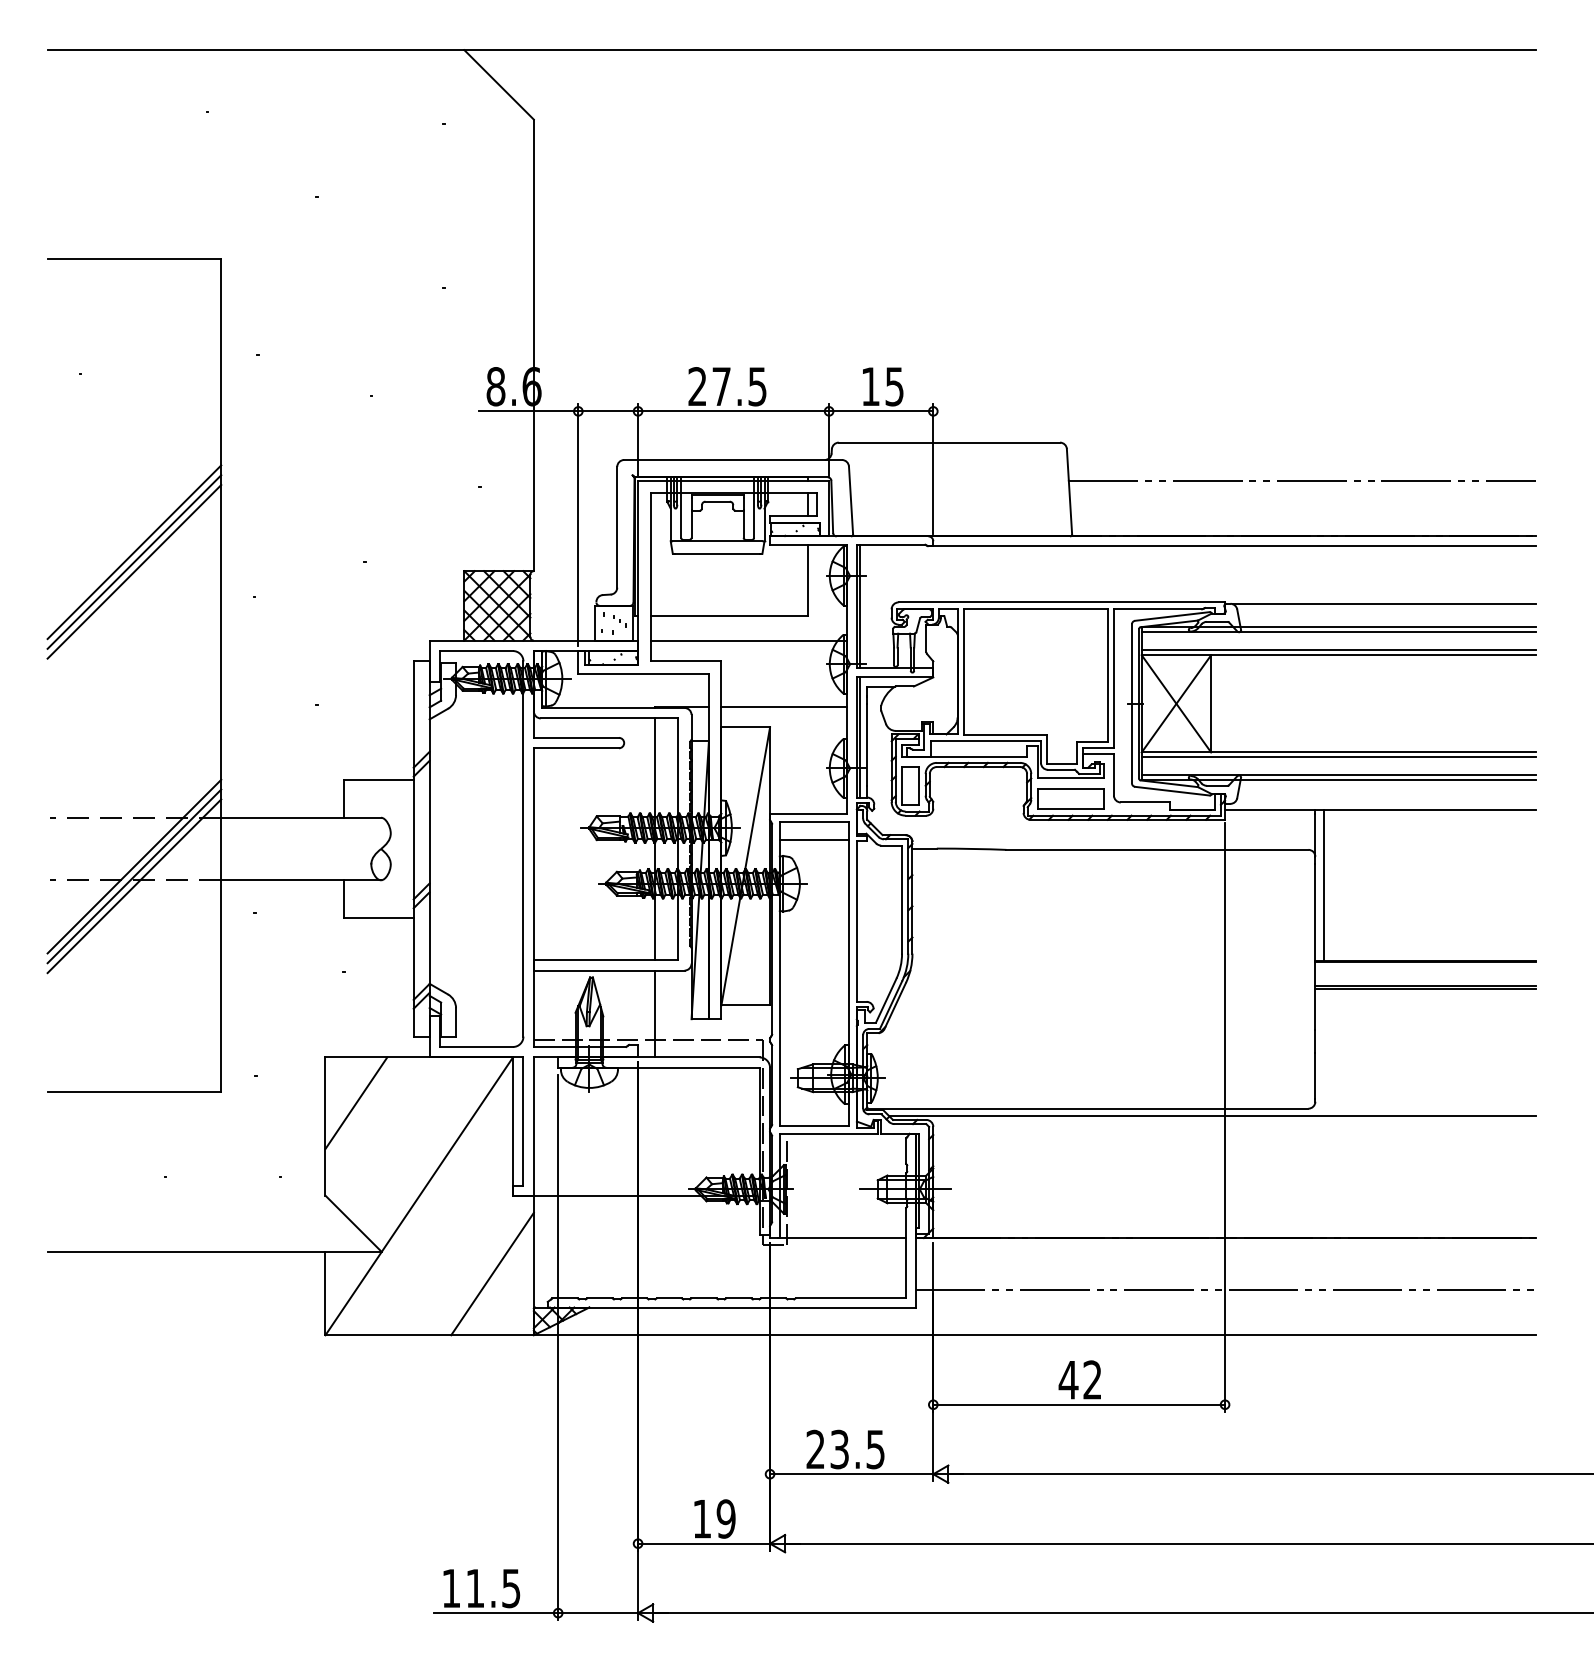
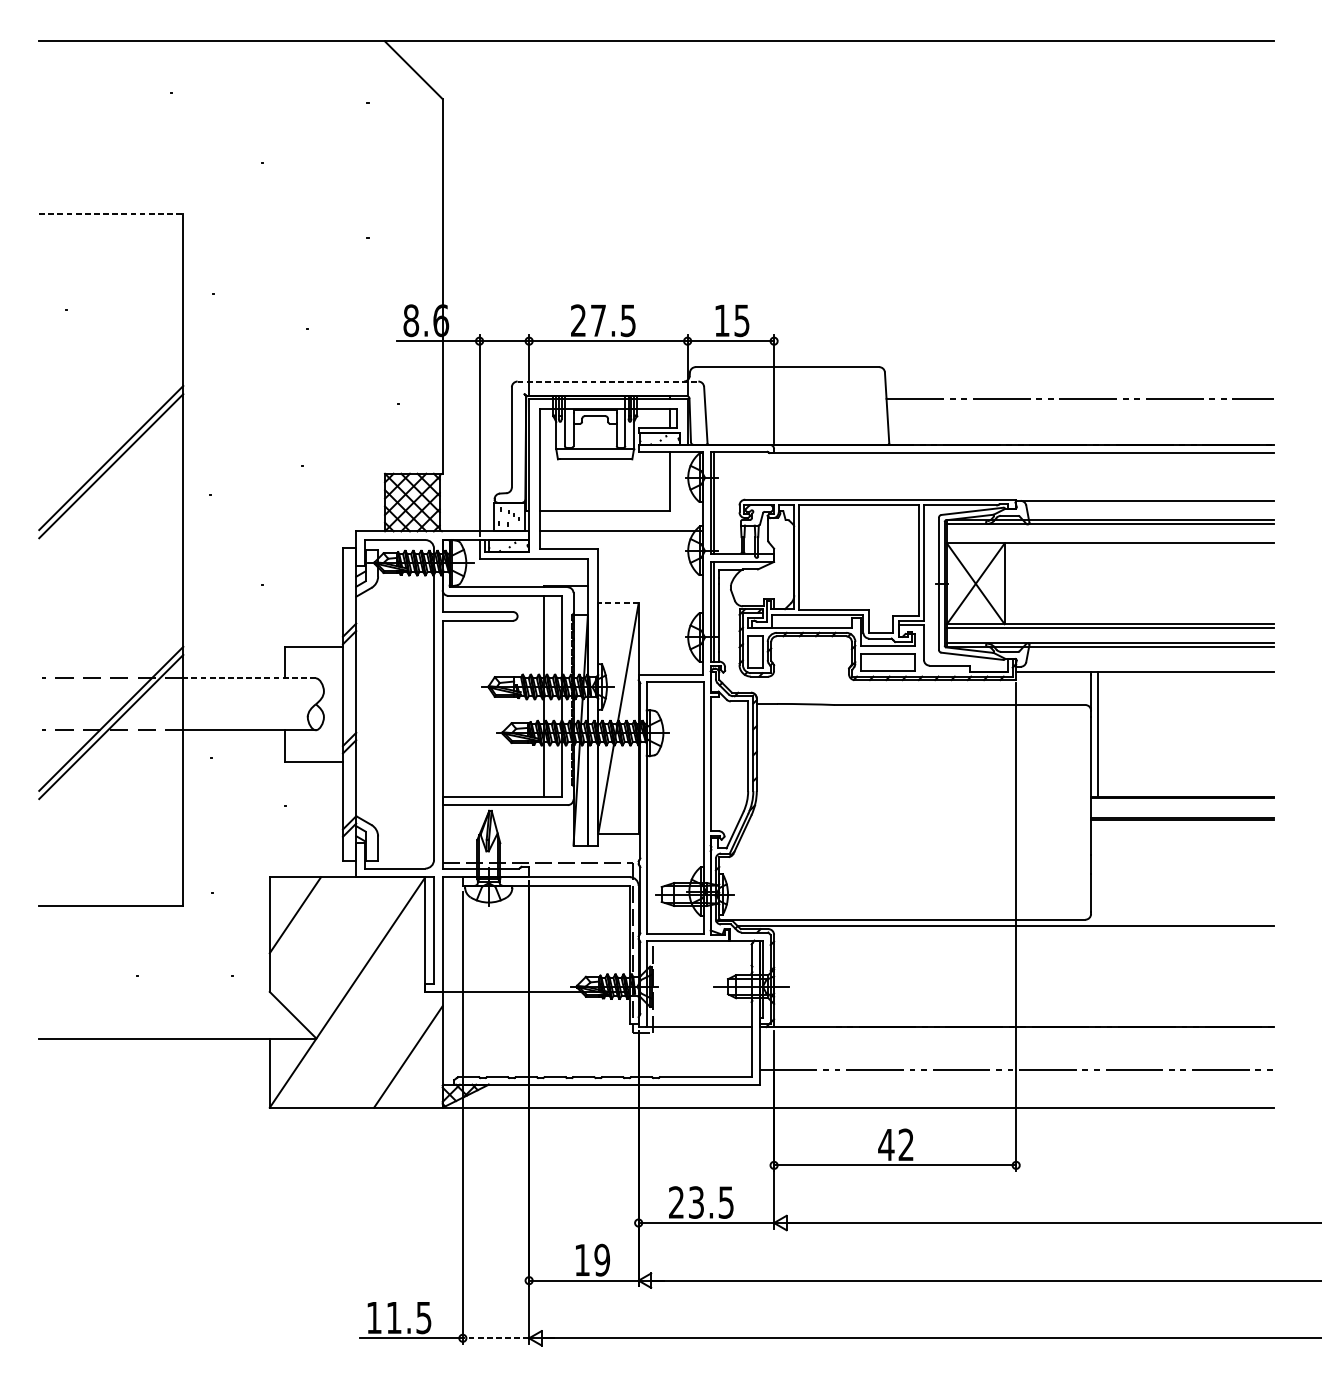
line: (134, 258) -> (111, 214), solid -> dashed
line: (733, 460) -> (608, 381), solid -> dashed
line: (134, 571) -> (111, 474), removed
line: (1338, 650) -> (1110, 539), removed
line: (784, 706) -> (650, 586), removed
line: (745, 727) -> (618, 603), solid -> dashed
line: (301, 817) -> (249, 678), solid -> dashed
line: (813, 839) -> (674, 696), removed
line: (134, 886) -> (111, 735), removed
line: (655, 1013) -> (543, 840), removed
line: (598, 1613) -> (496, 1338), solid -> dashed

